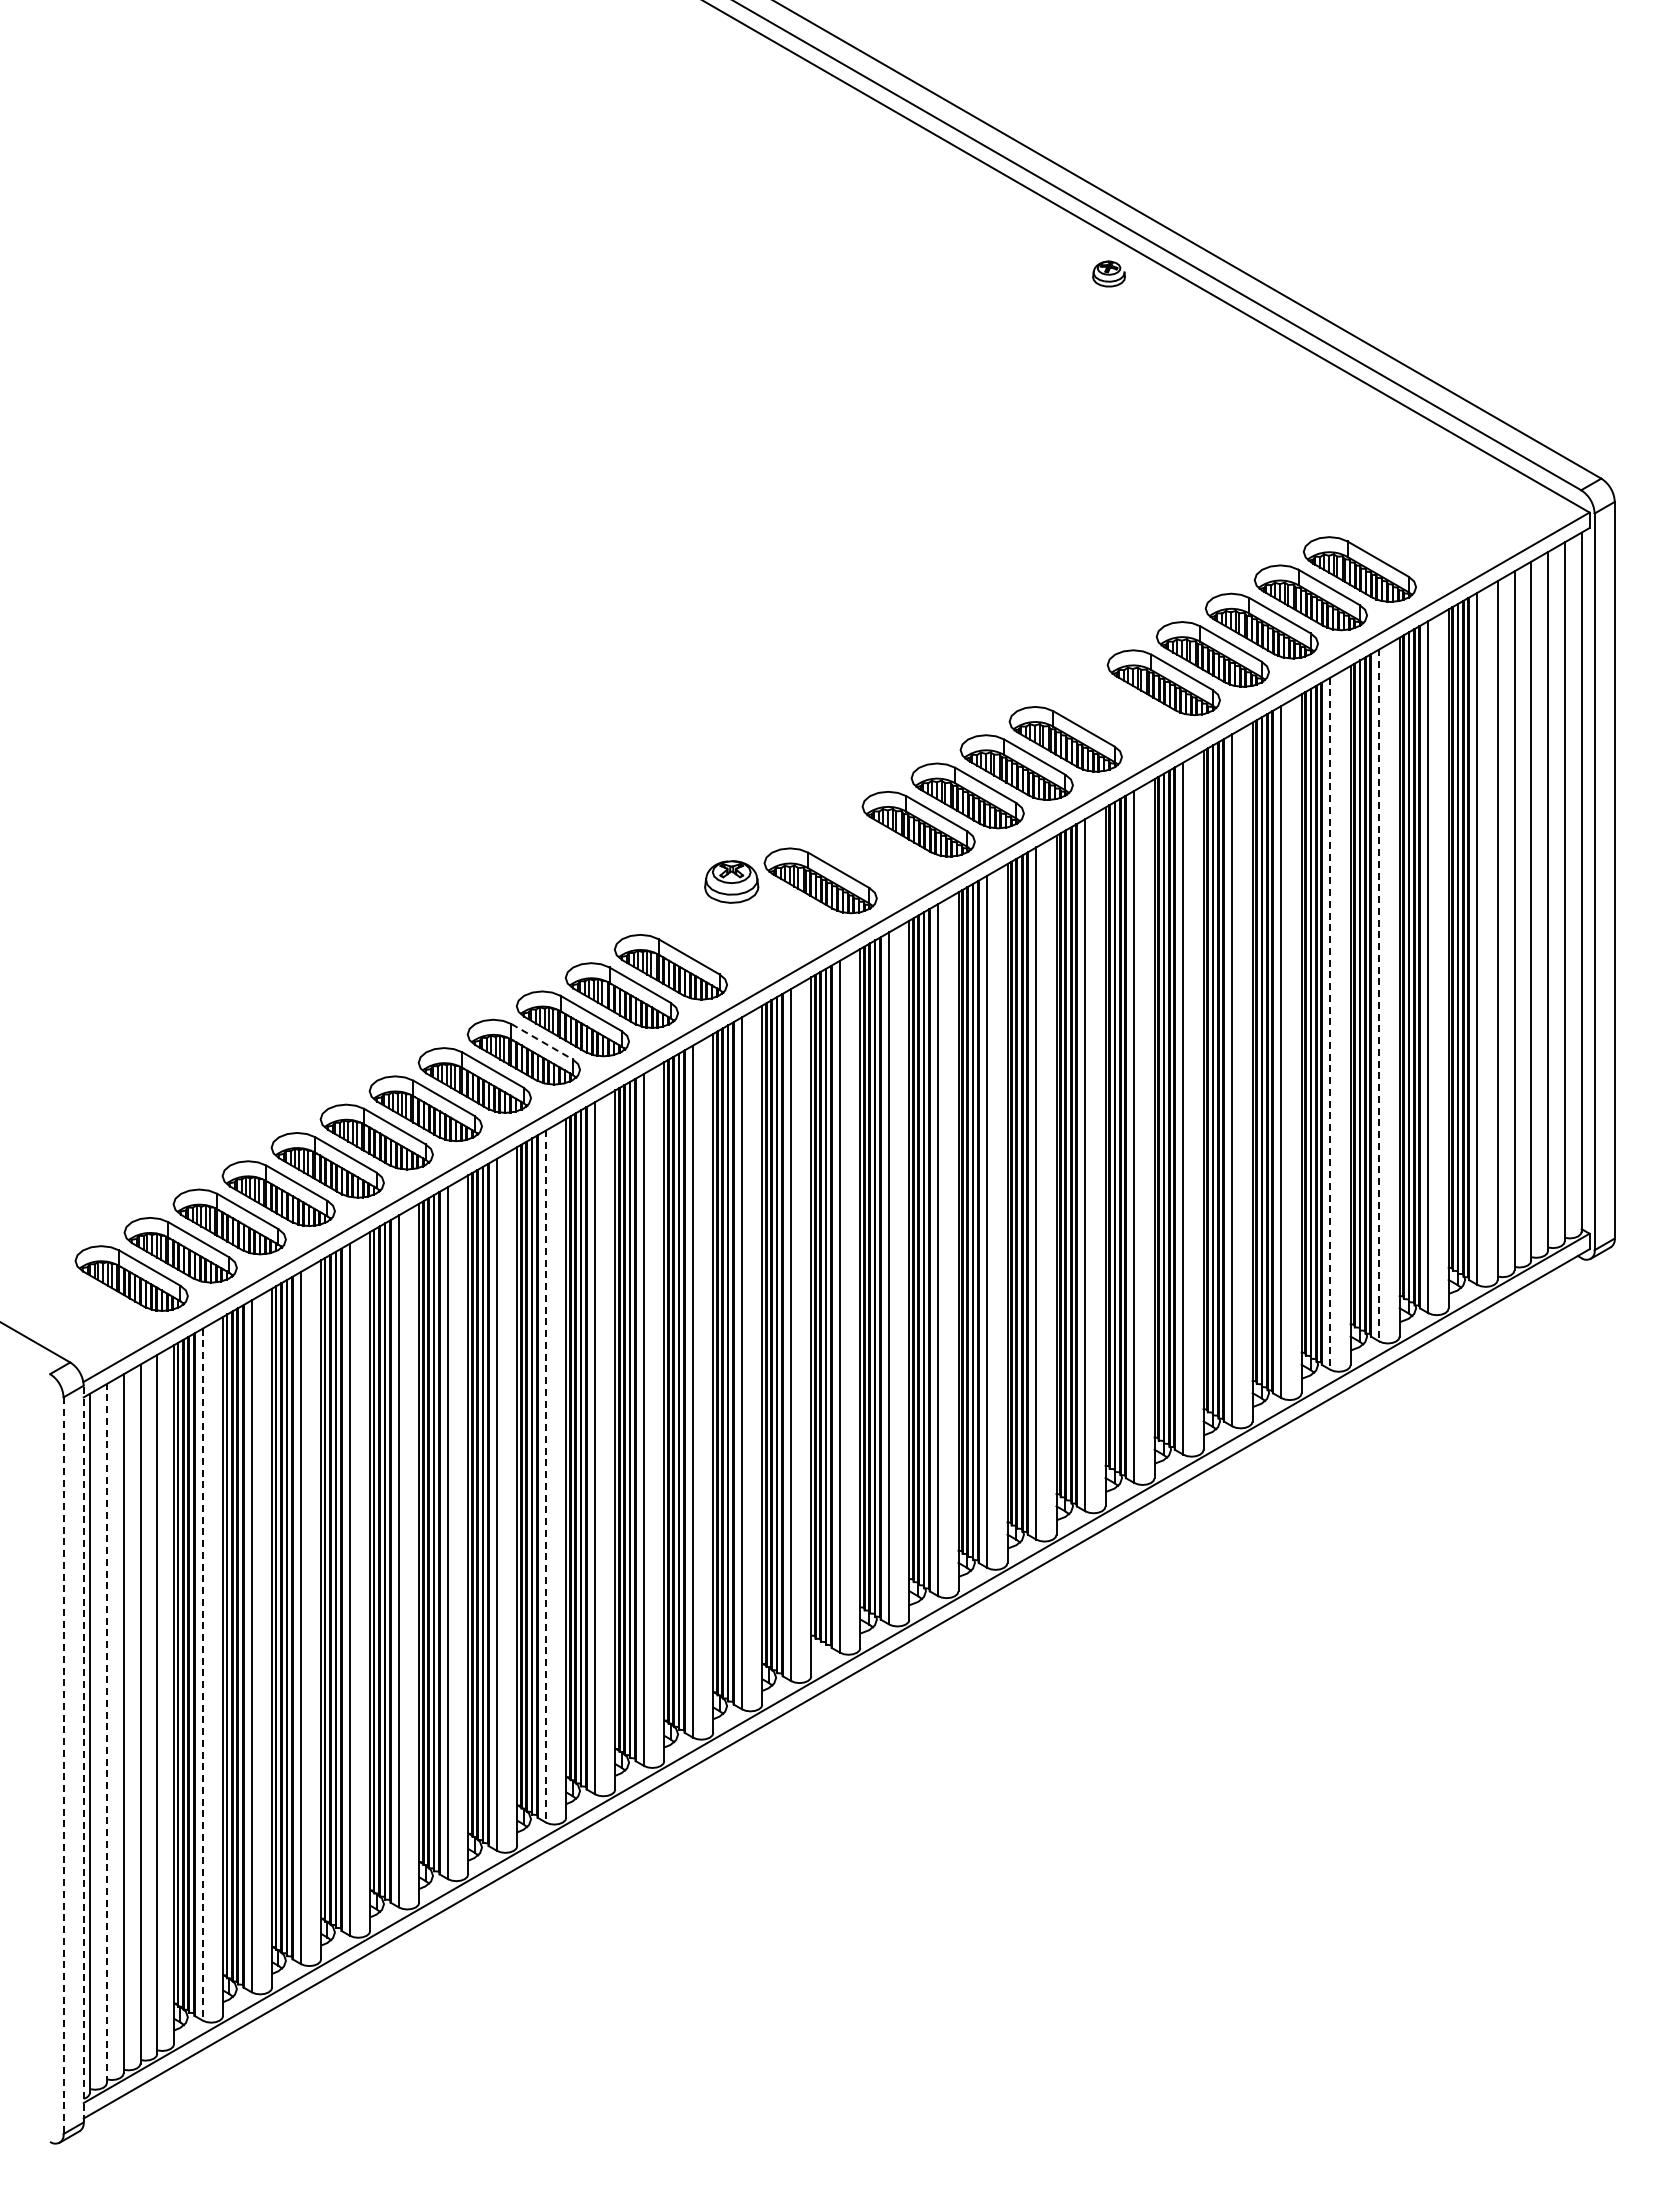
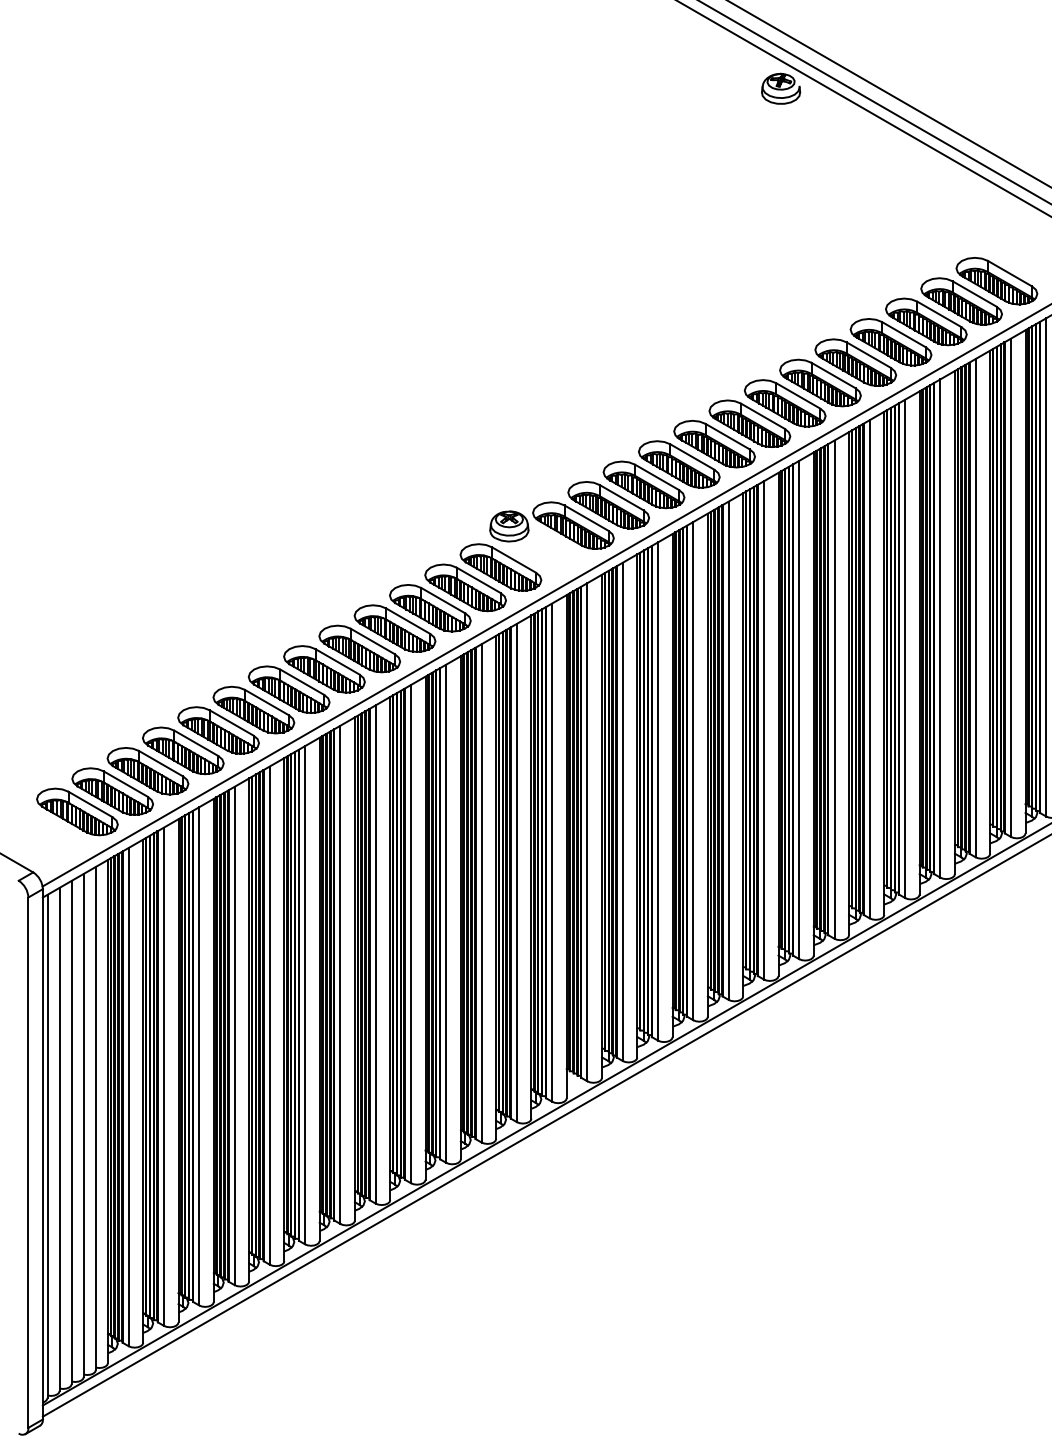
part: (1108, 273) -> (780, 88), size x1.67
part: (1408, 540) -> (996, 280), added
part: (1114, 710) -> (784, 403), added
part: (869, 852) -> (608, 505), added
part: (719, 938) -> (500, 567), added
line: (1379, 995) -> (975, 608), dashed -> solid
line: (1330, 1024) -> (940, 629), dashed -> solid
line: (542, 1041) -> (373, 641), dashed -> solid
line: (546, 1477) -> (376, 955), dashed -> solid
line: (202, 1675) -> (128, 1097), dashed -> solid
line: (107, 1732) -> (60, 1138), dashed -> solid
line: (83, 1753) -> (42, 1153), dashed -> solid
line: (63, 1766) -> (28, 1163), dashed -> solid

